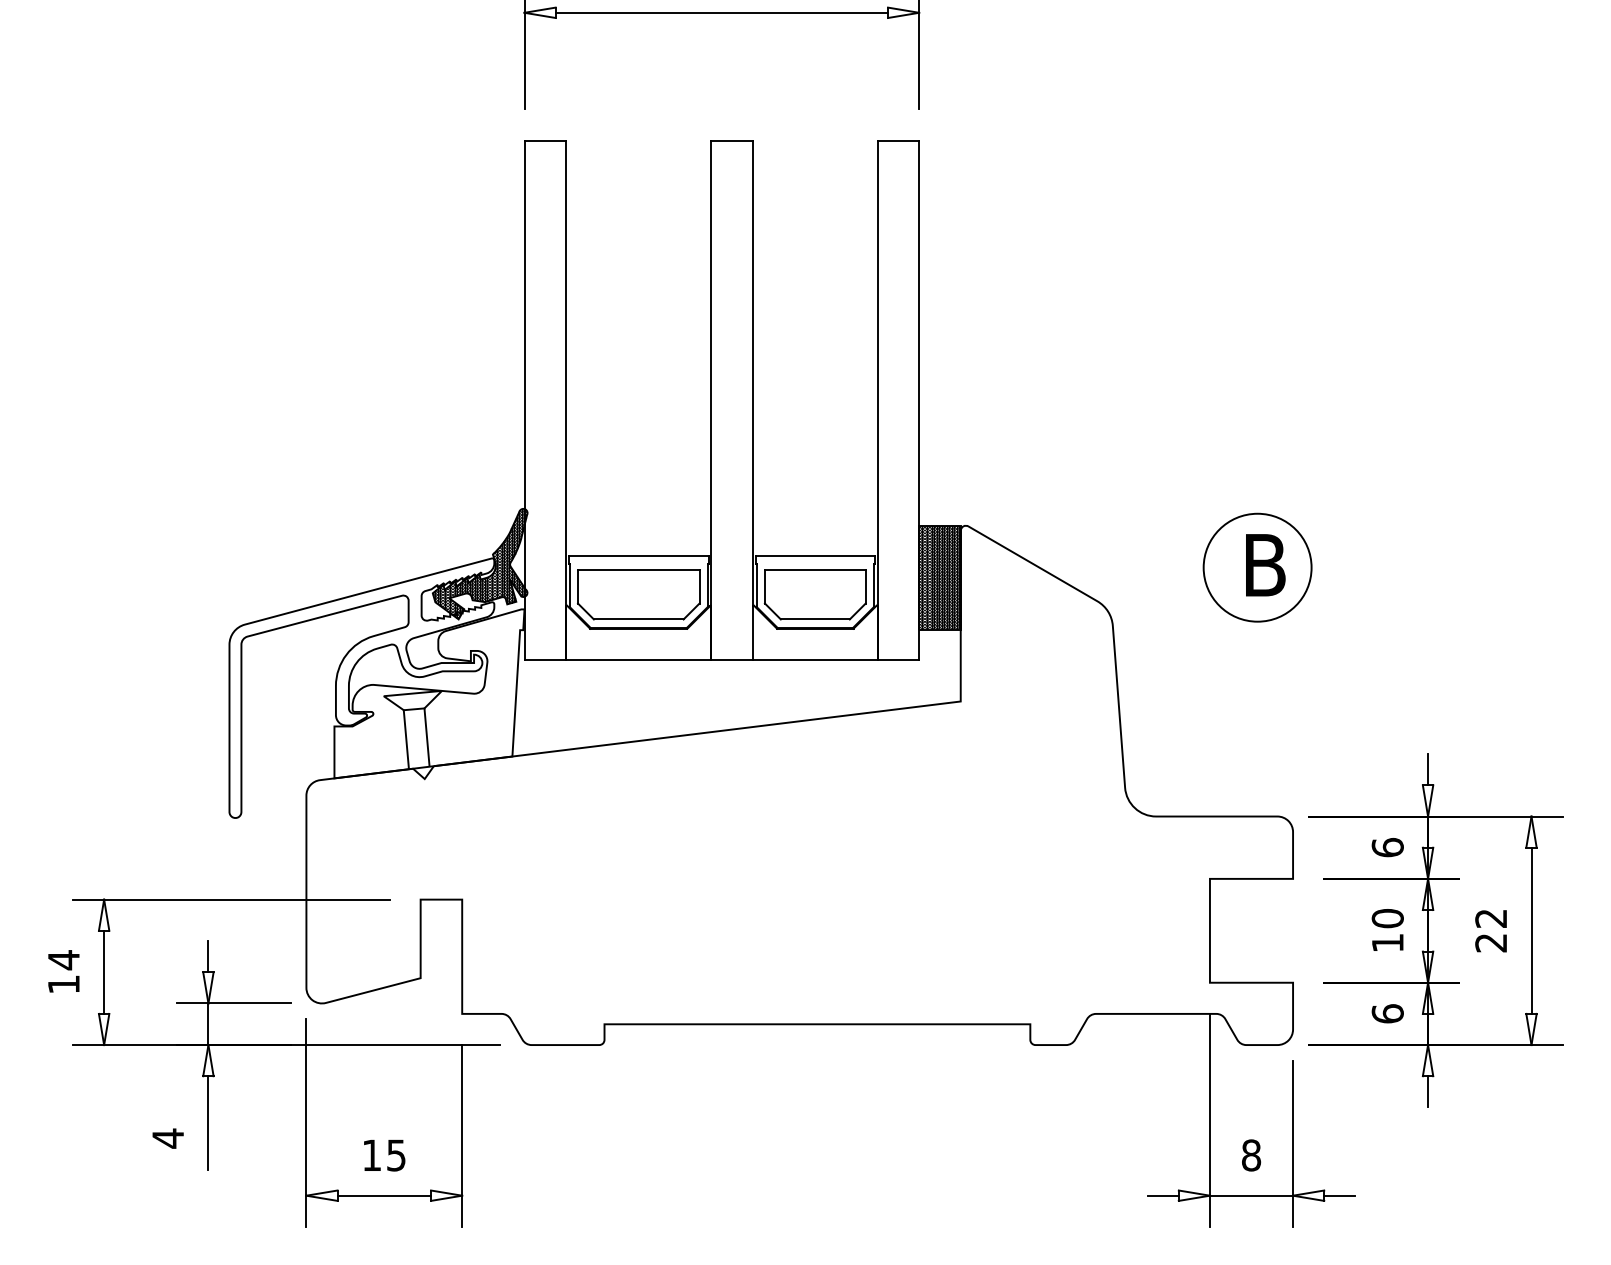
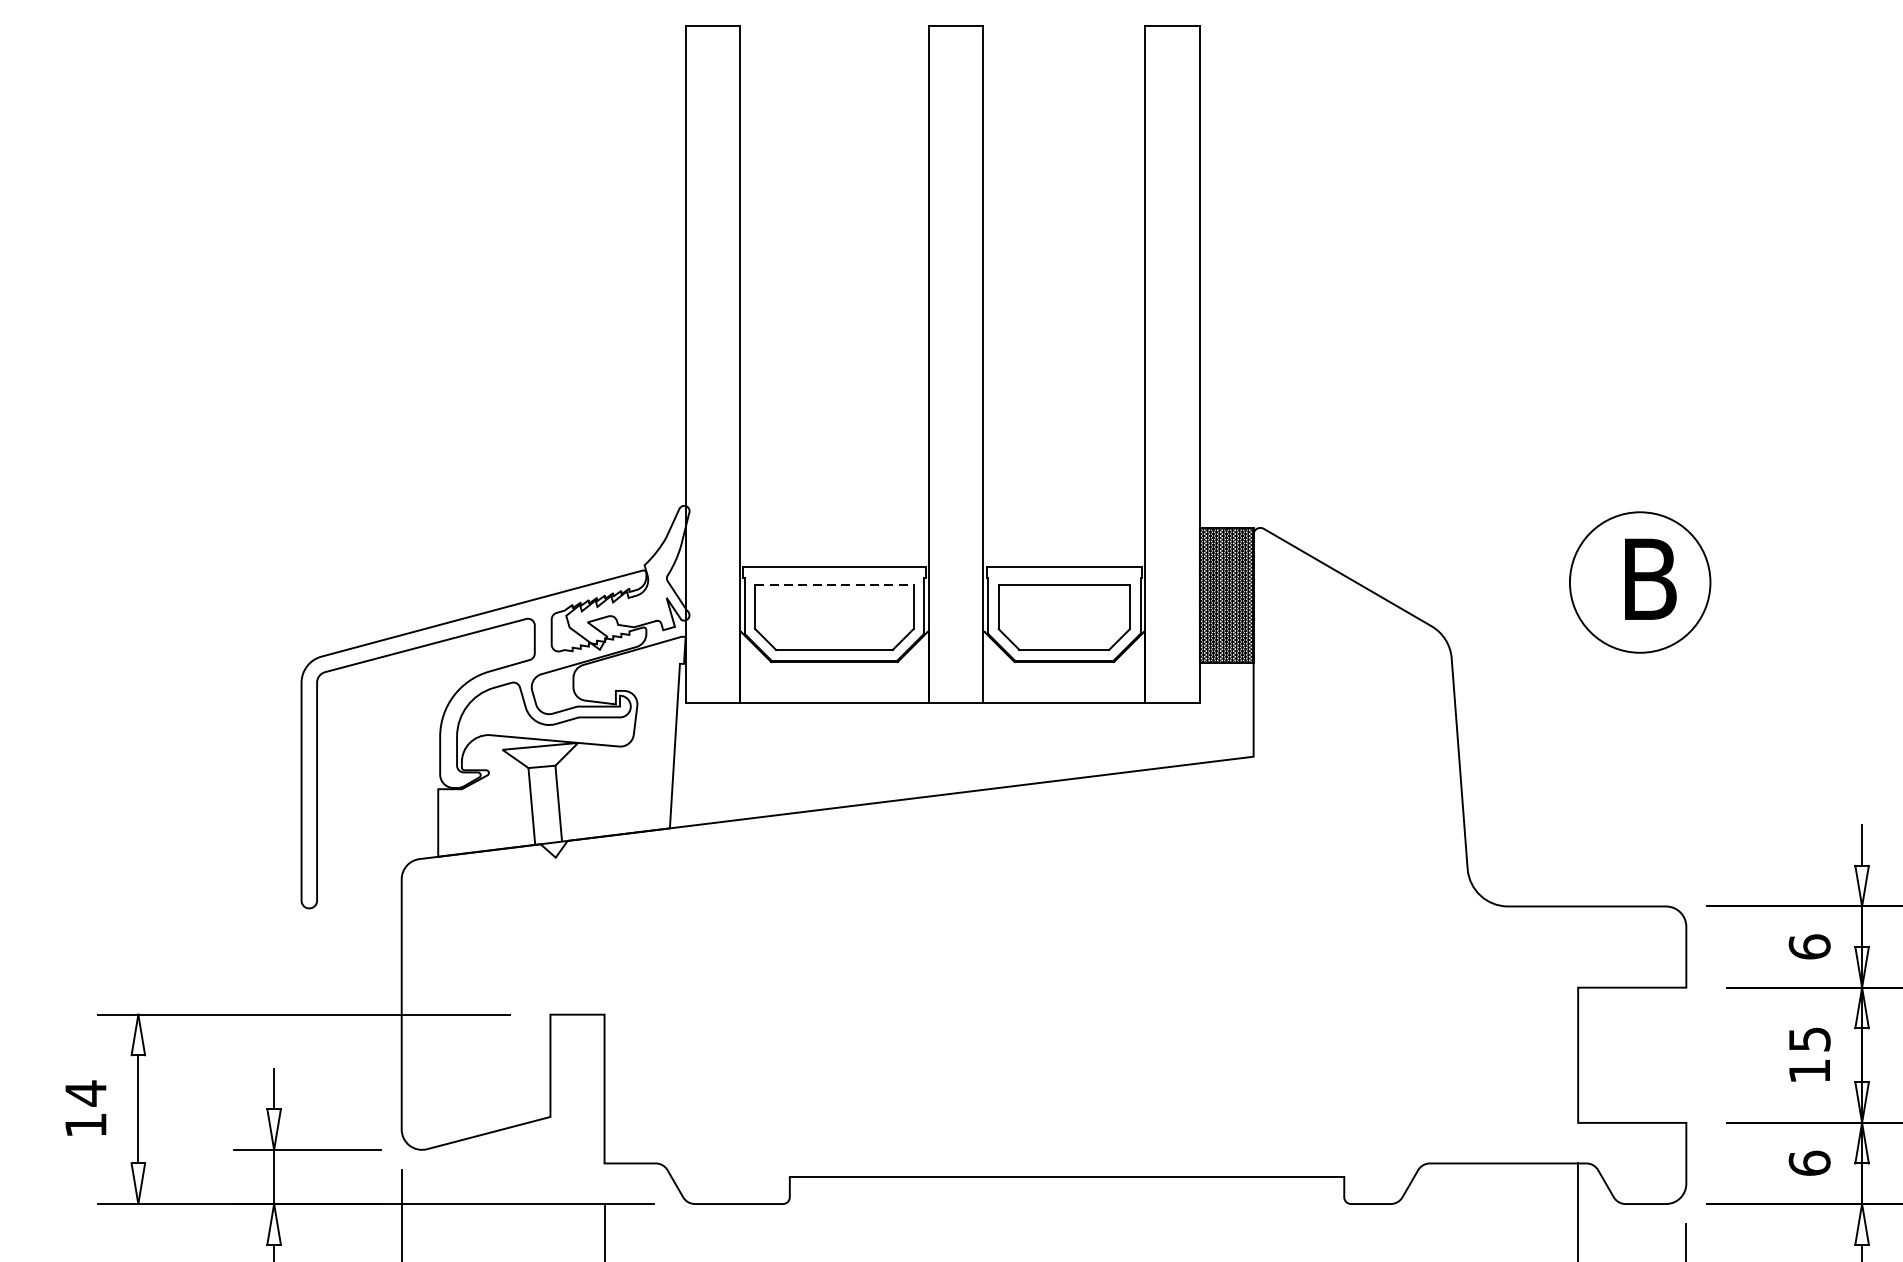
hatch: (480, 563) -> (628, 577), removed
line: (638, 569) -> (834, 584), solid -> dashed
text: (1387, 918) -> (1809, 1039), 10 -> 15

